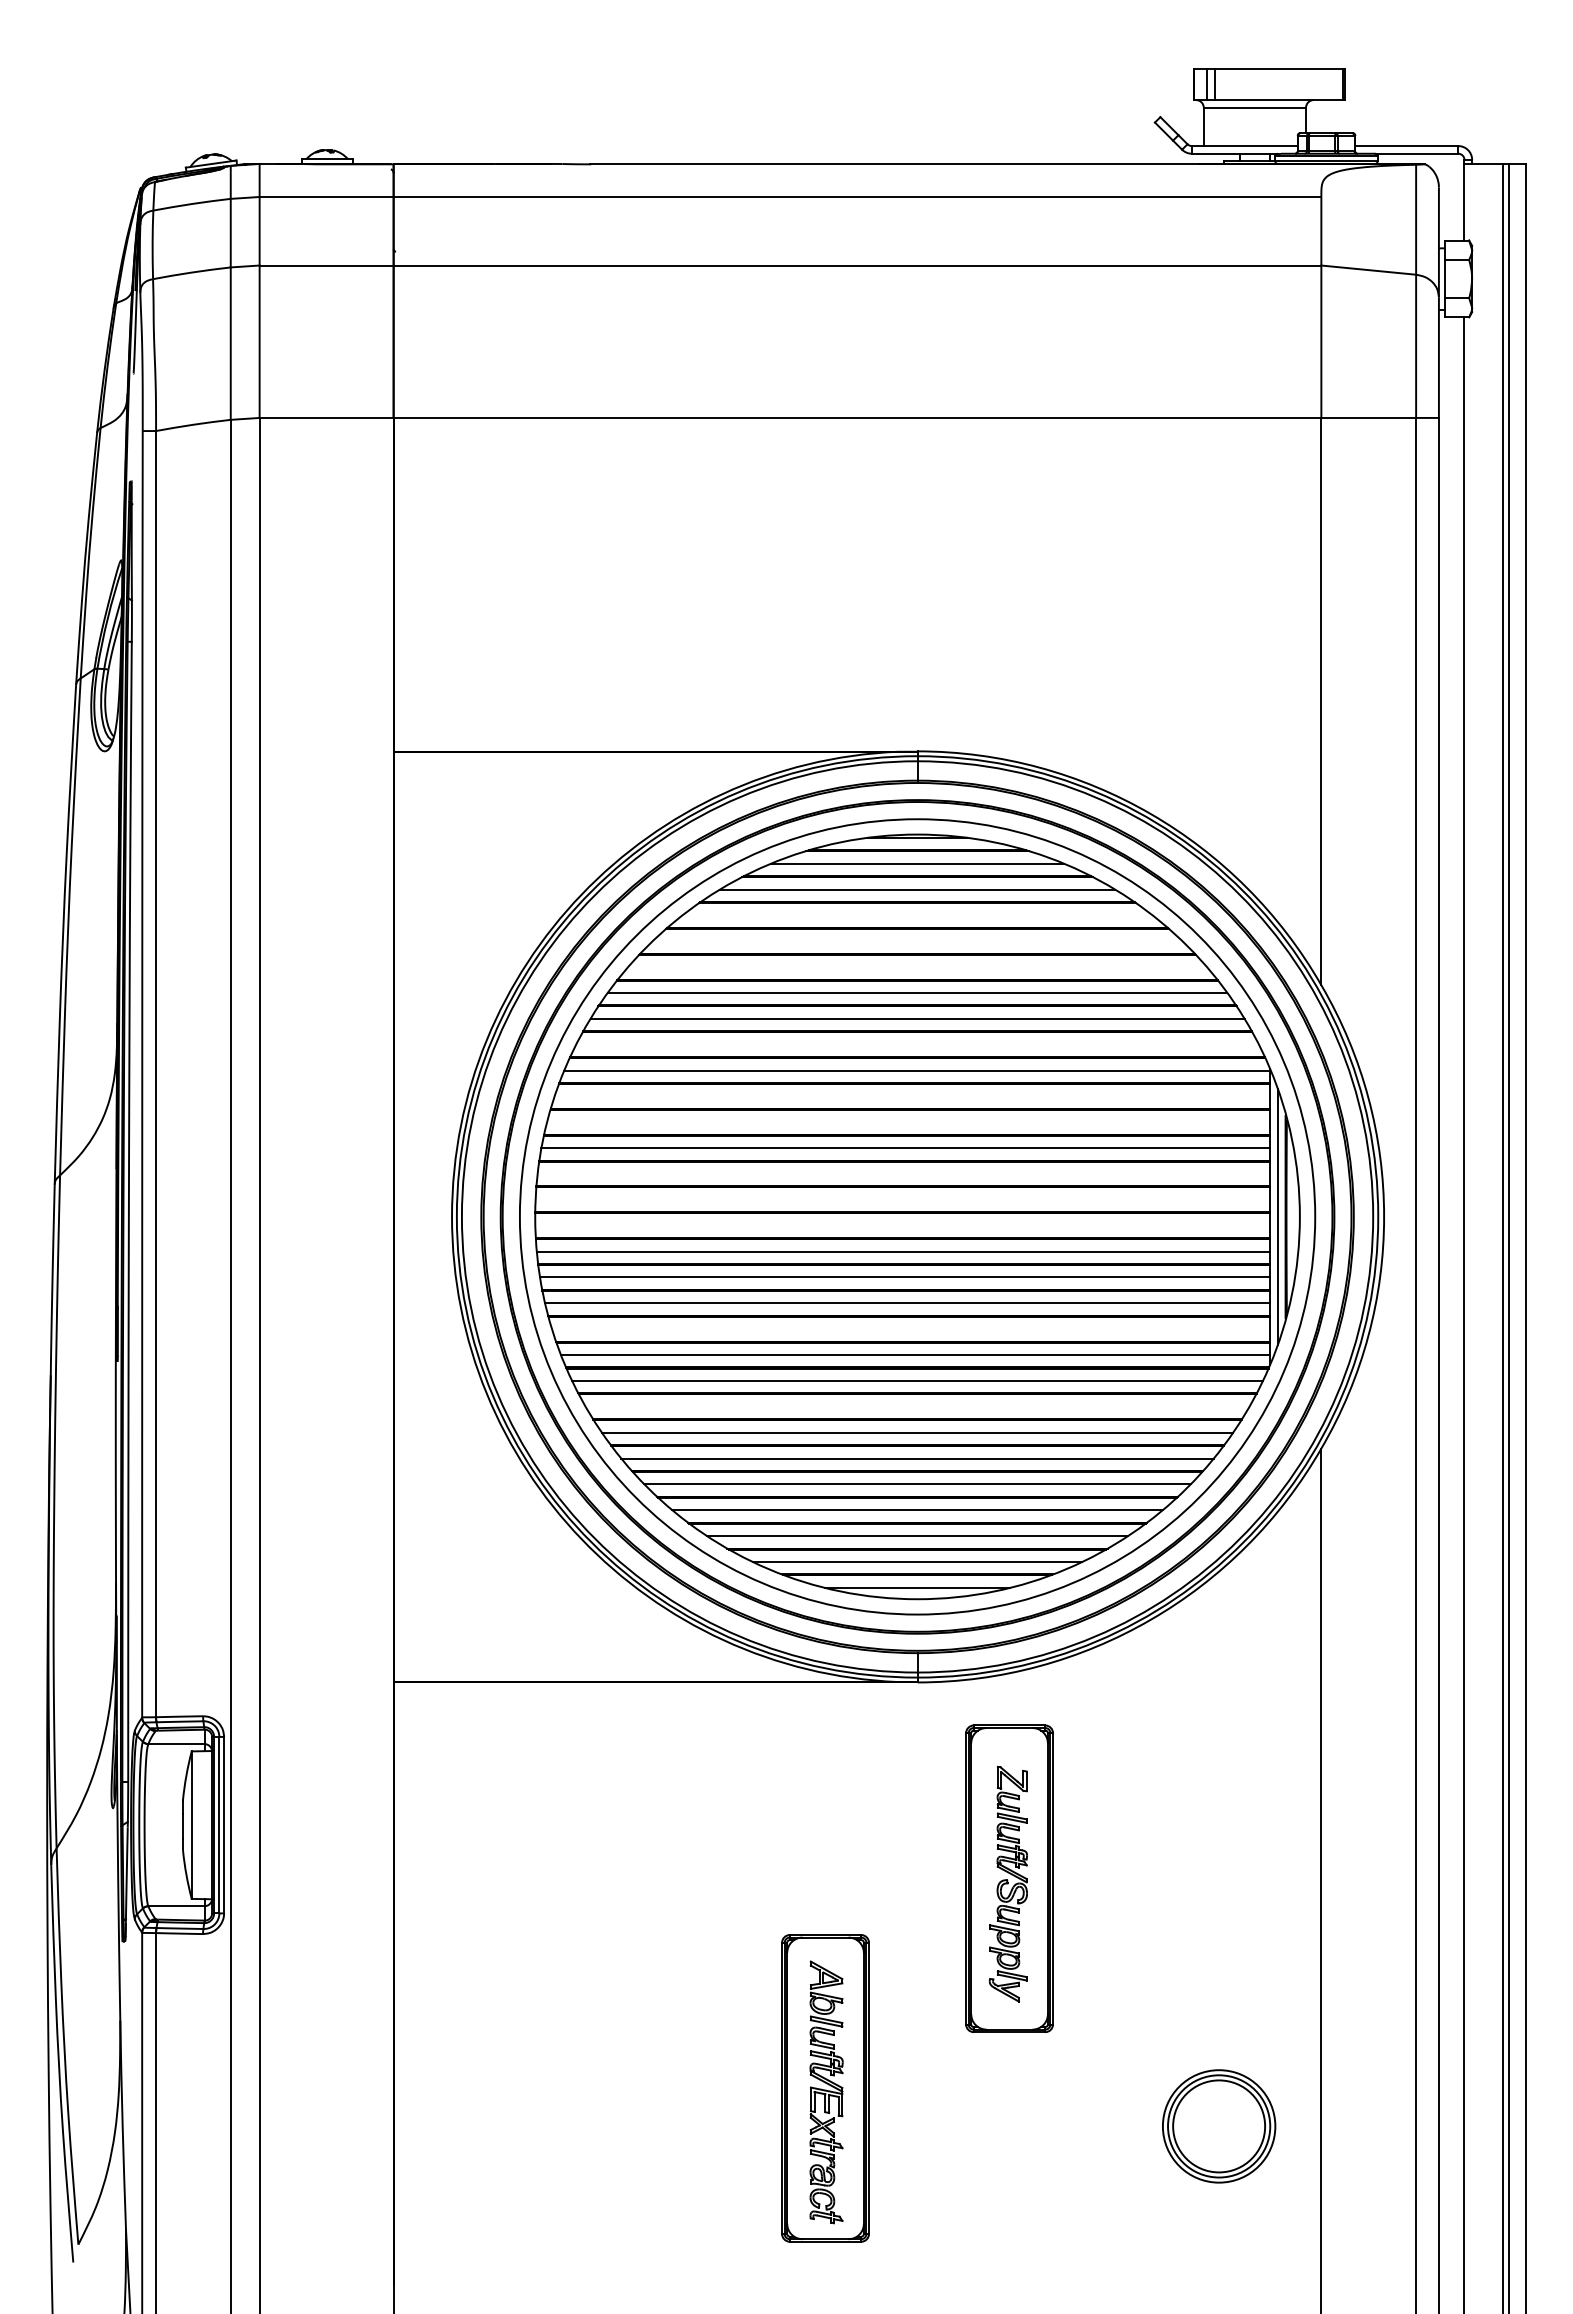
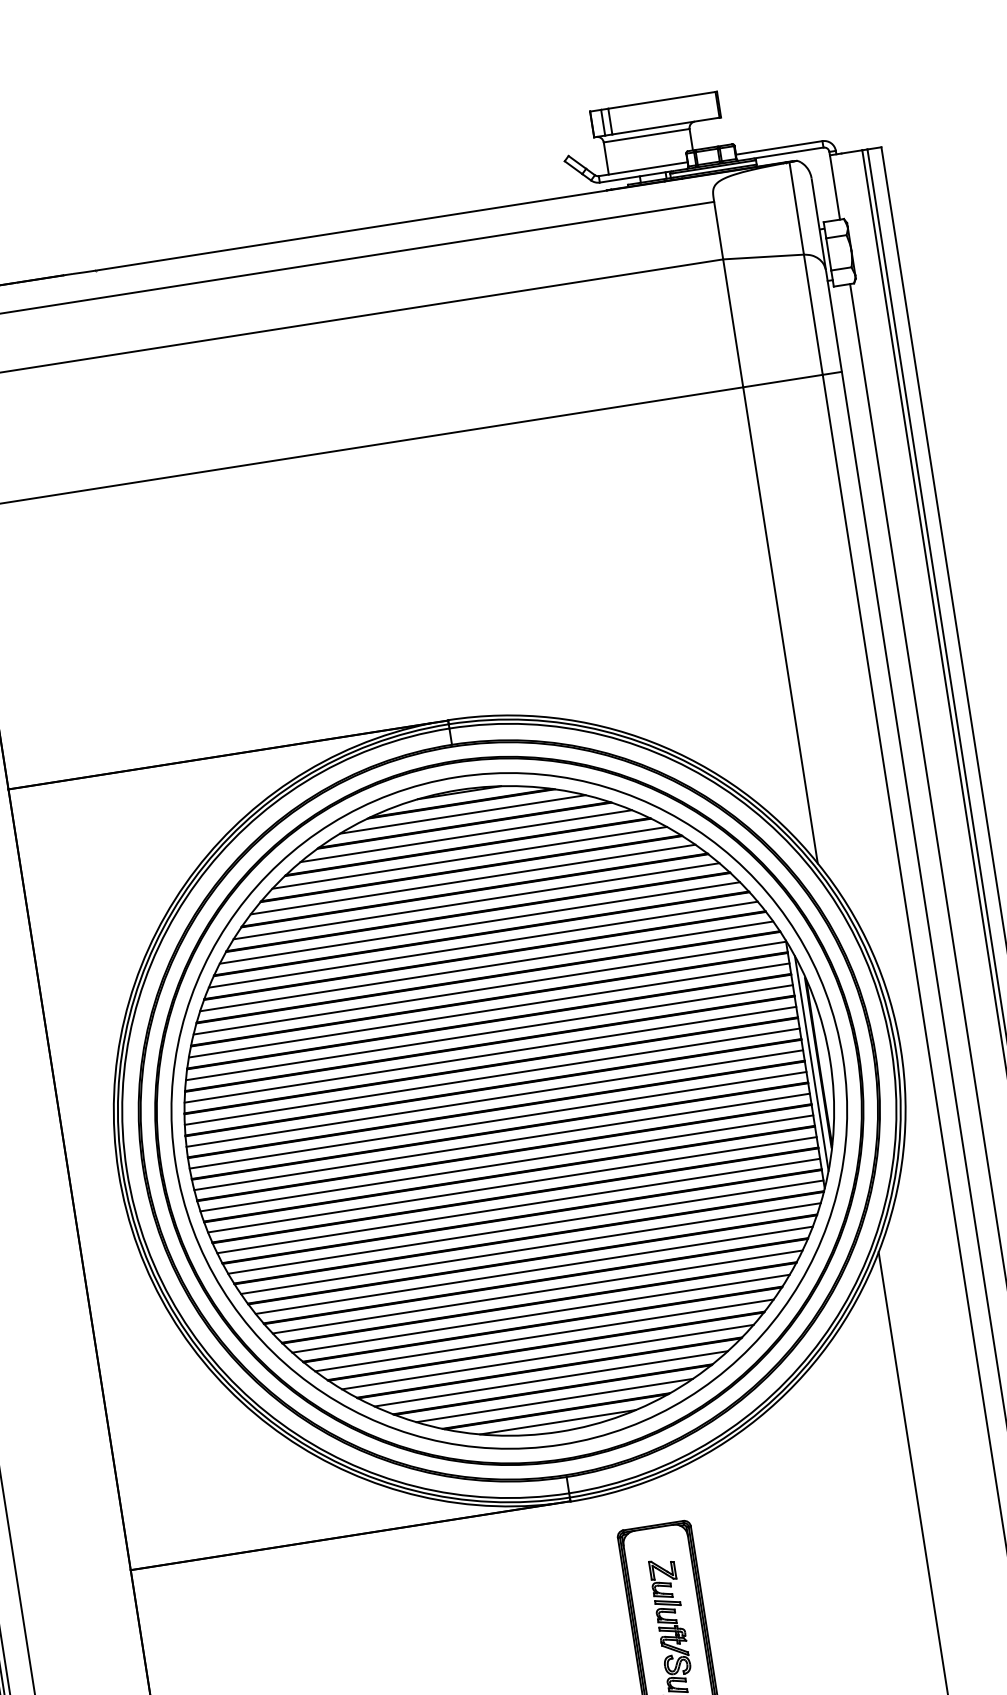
line: (917, 915) -> (469, 857), added
line: (917, 941) -> (473, 879), added
line: (917, 967) -> (476, 901), added
line: (917, 1044) -> (486, 966), added
line: (912, 1096) -> (489, 1010), added
line: (908, 1122) -> (489, 1032), added
line: (903, 1174) -> (491, 1077), added
line: (902, 1199) -> (494, 1098), added
line: (902, 1225) -> (497, 1120), added
line: (911, 1329) -> (519, 1206), added
line: (917, 1406) -> (534, 1270), added

